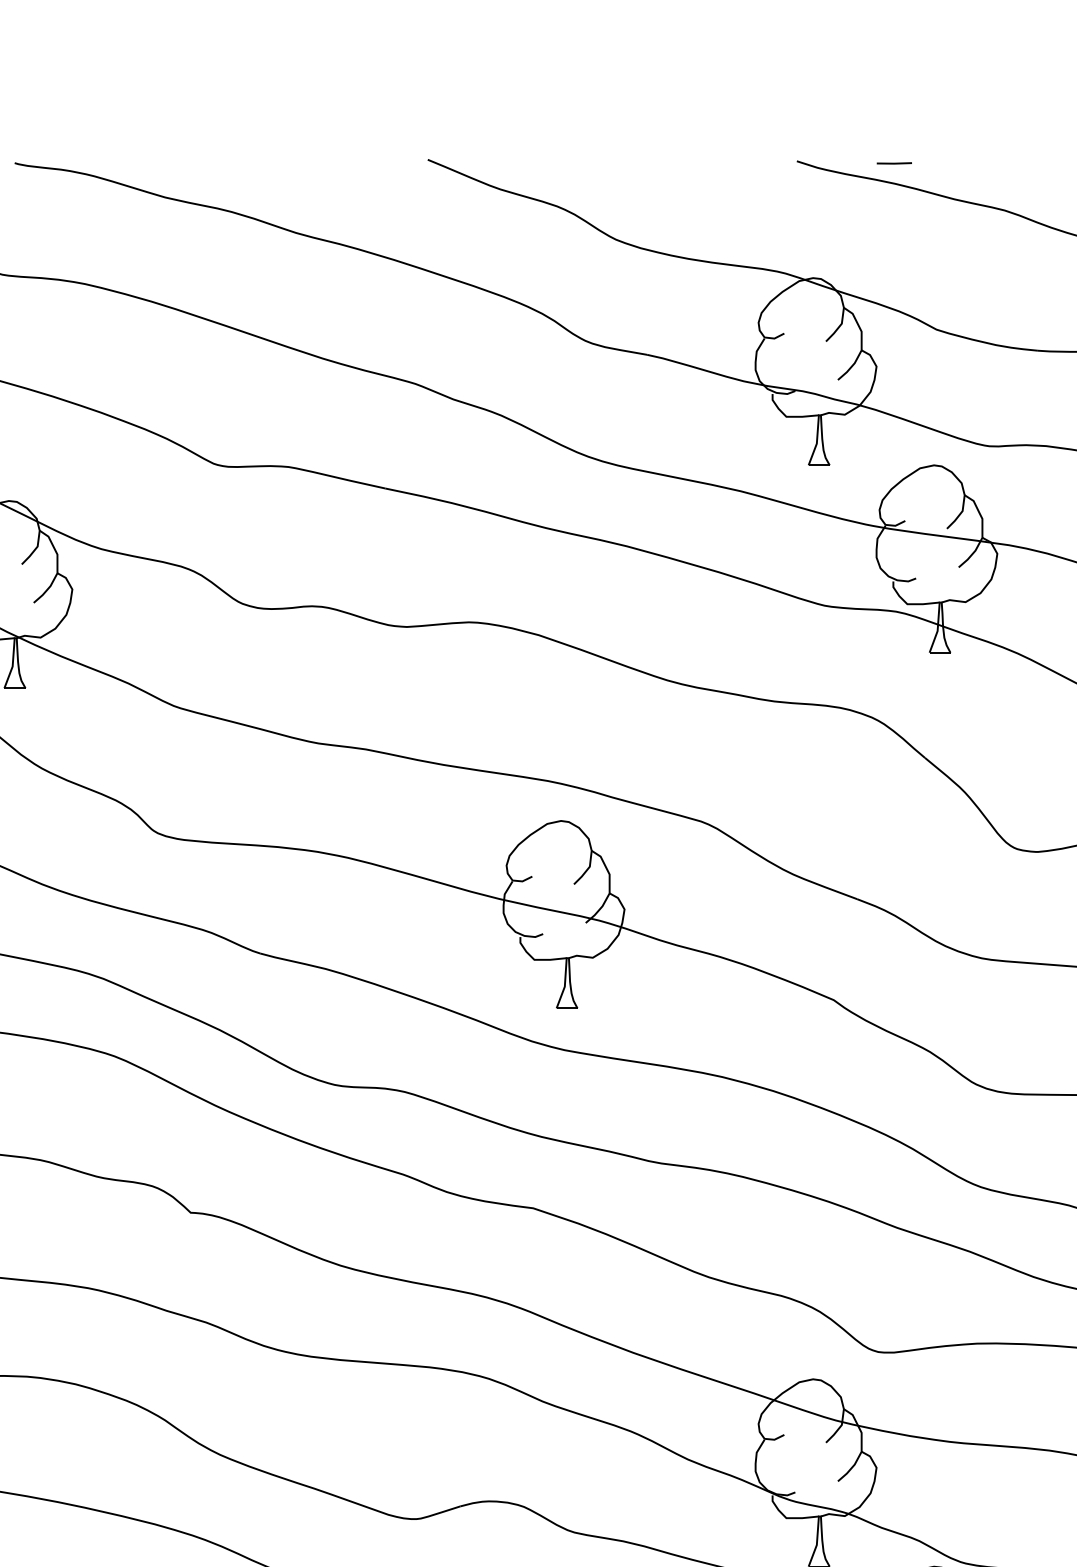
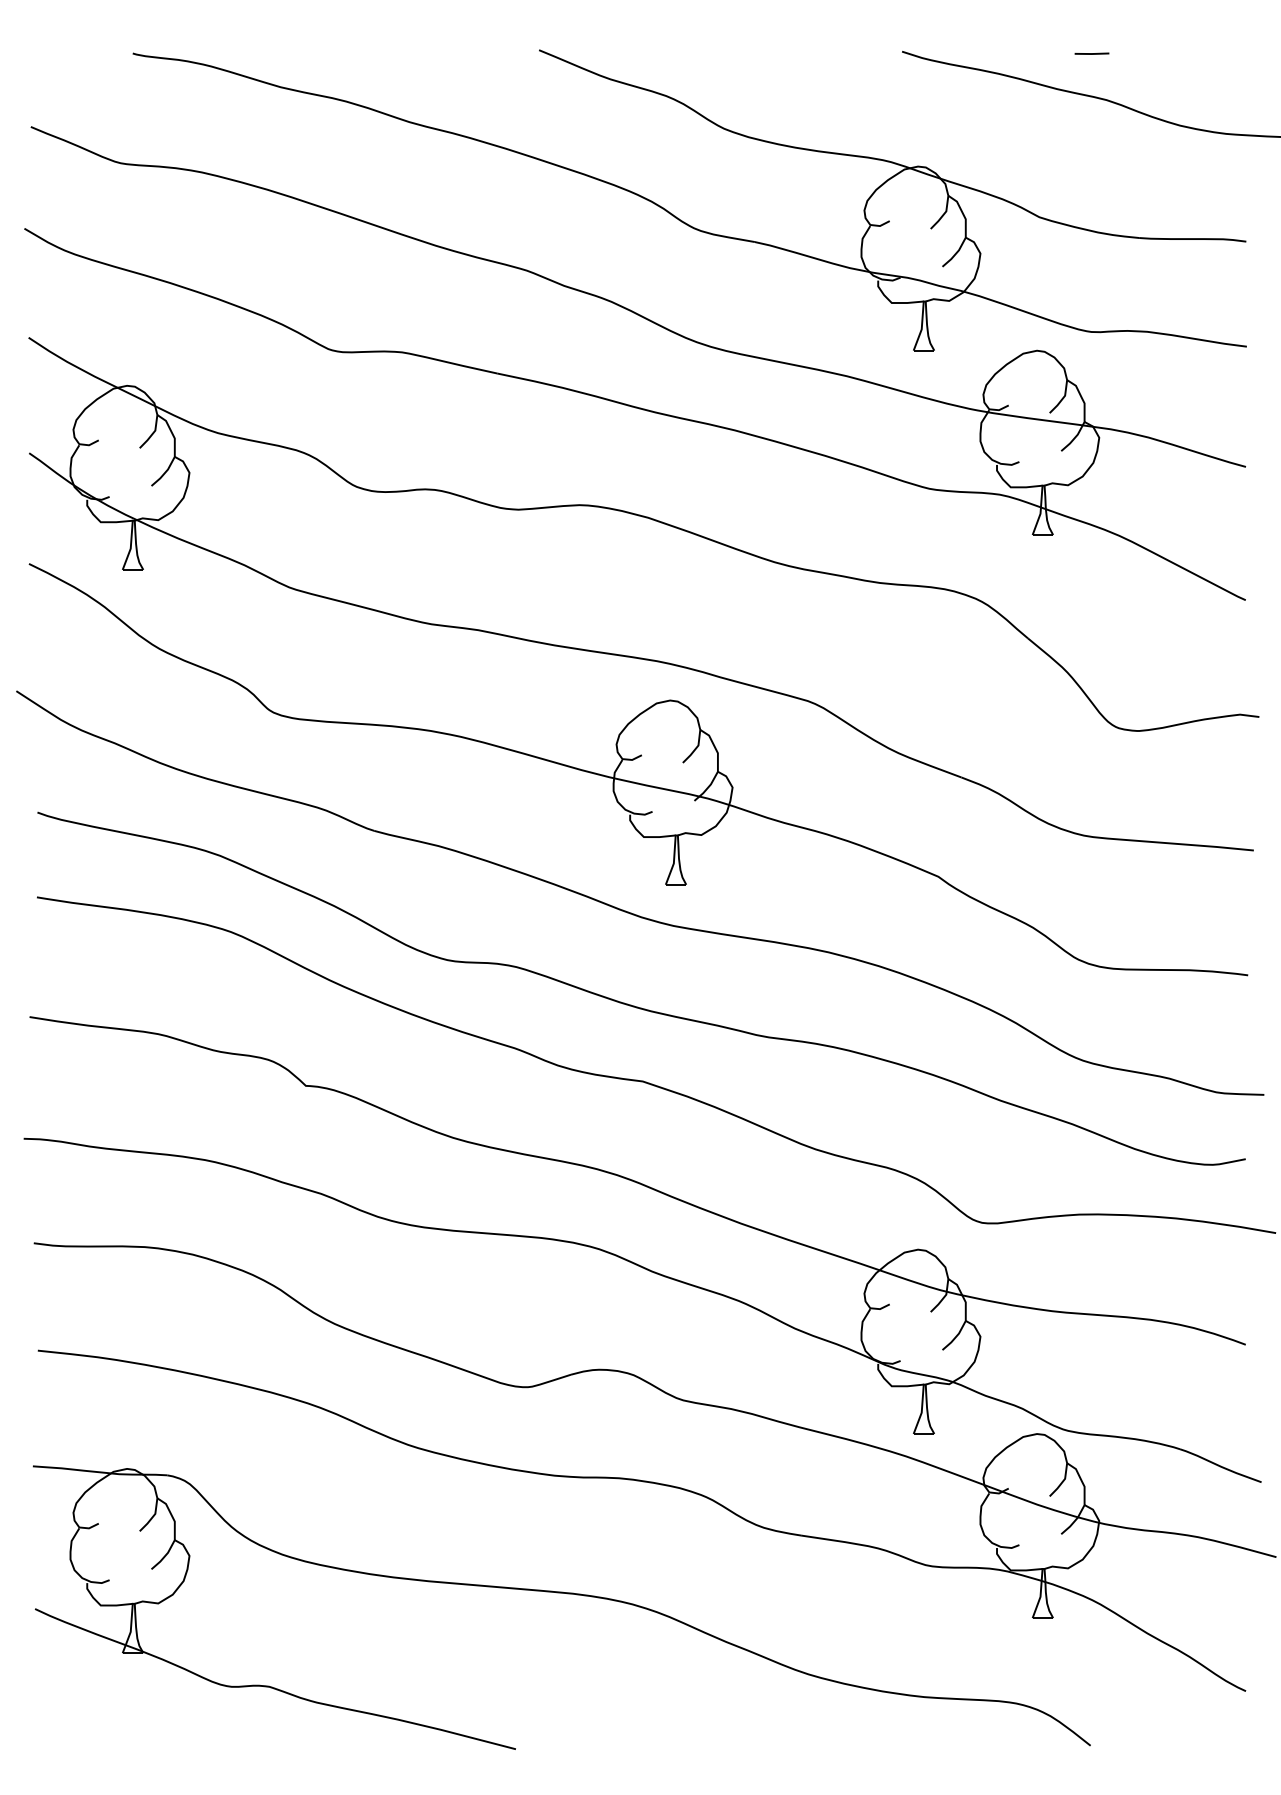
line: (893, 163) -> (1091, 53), moved

